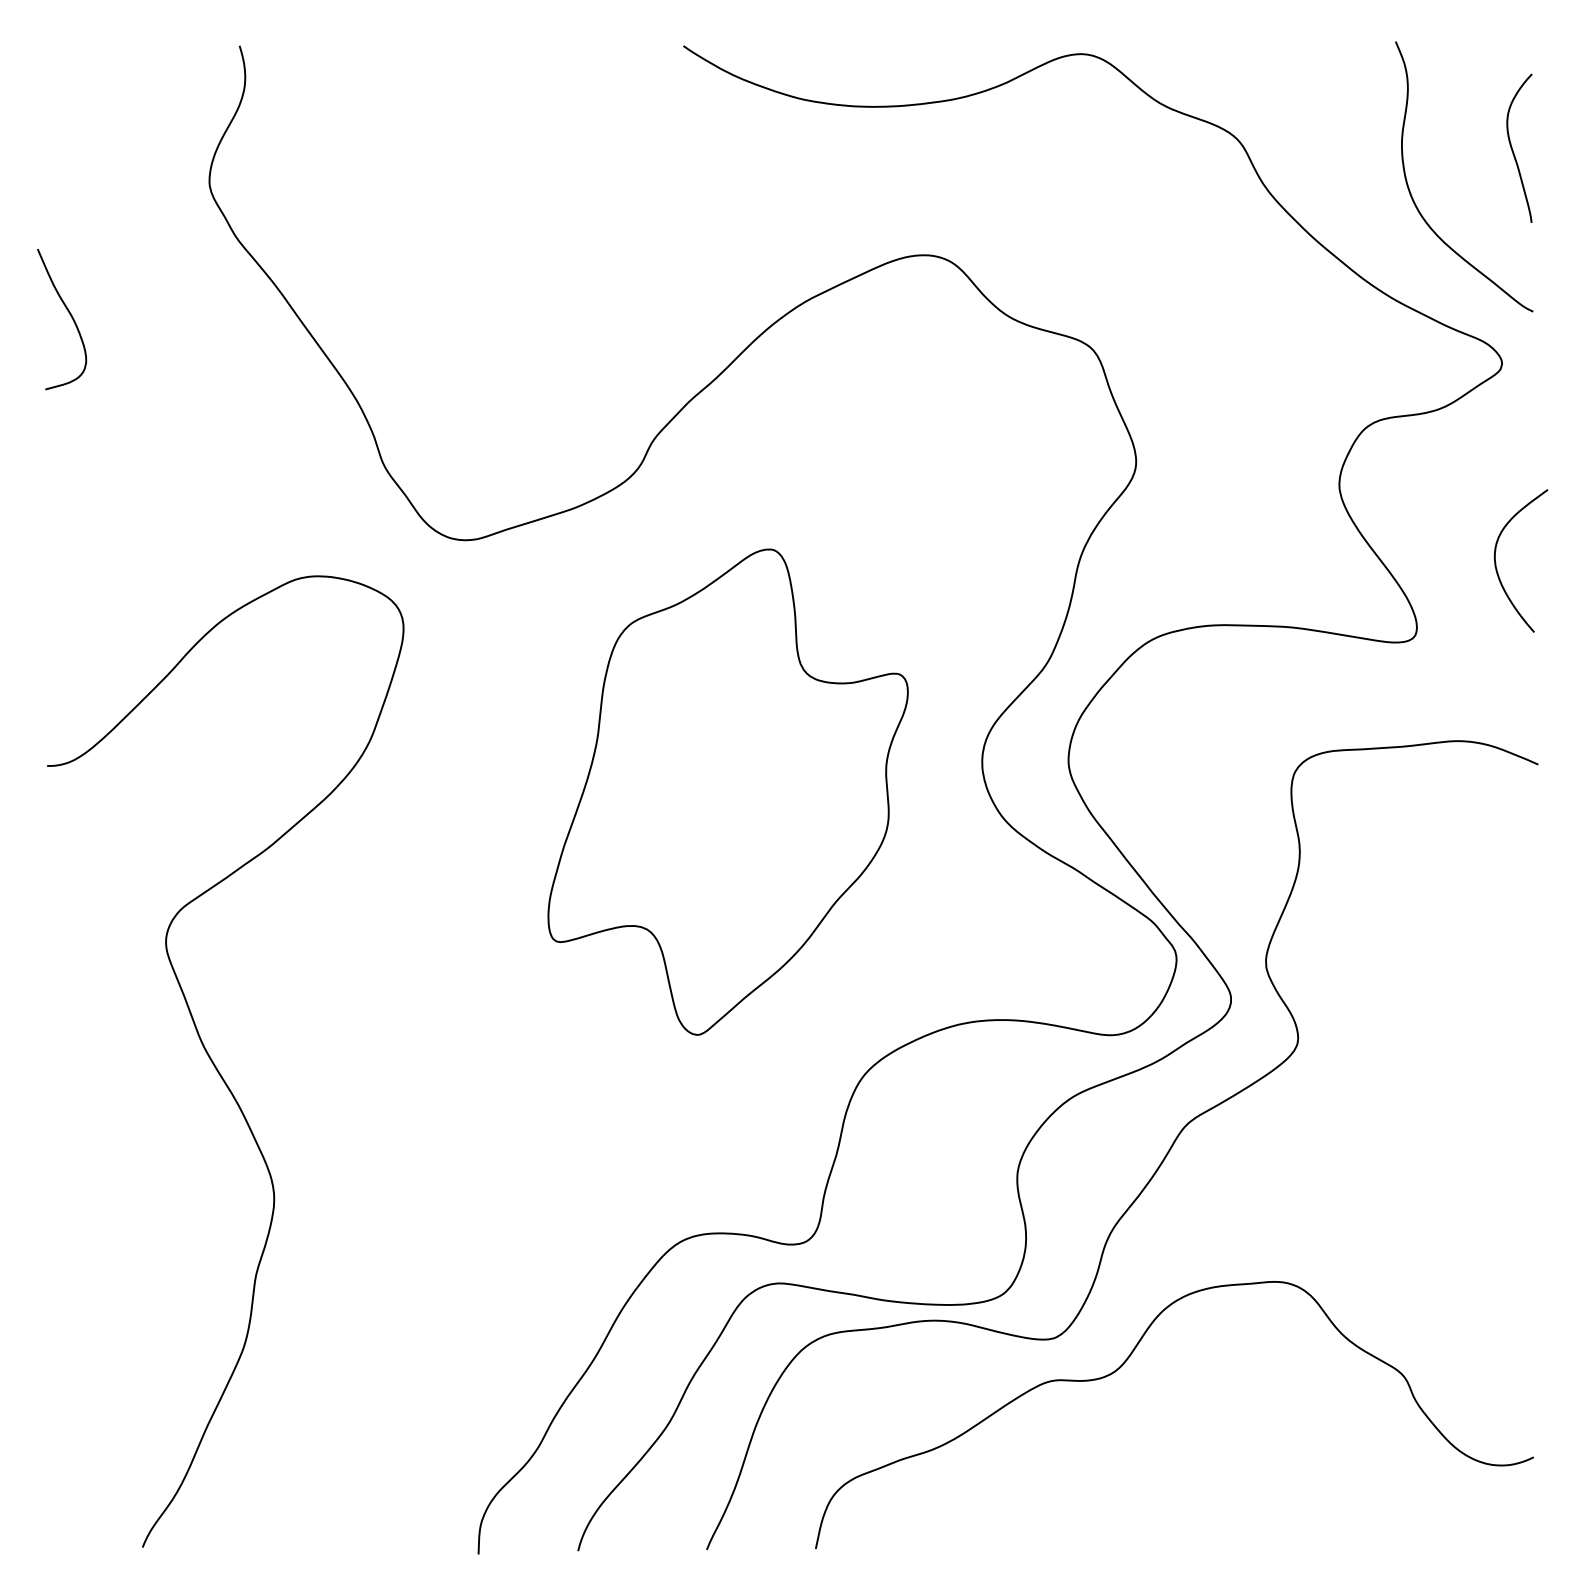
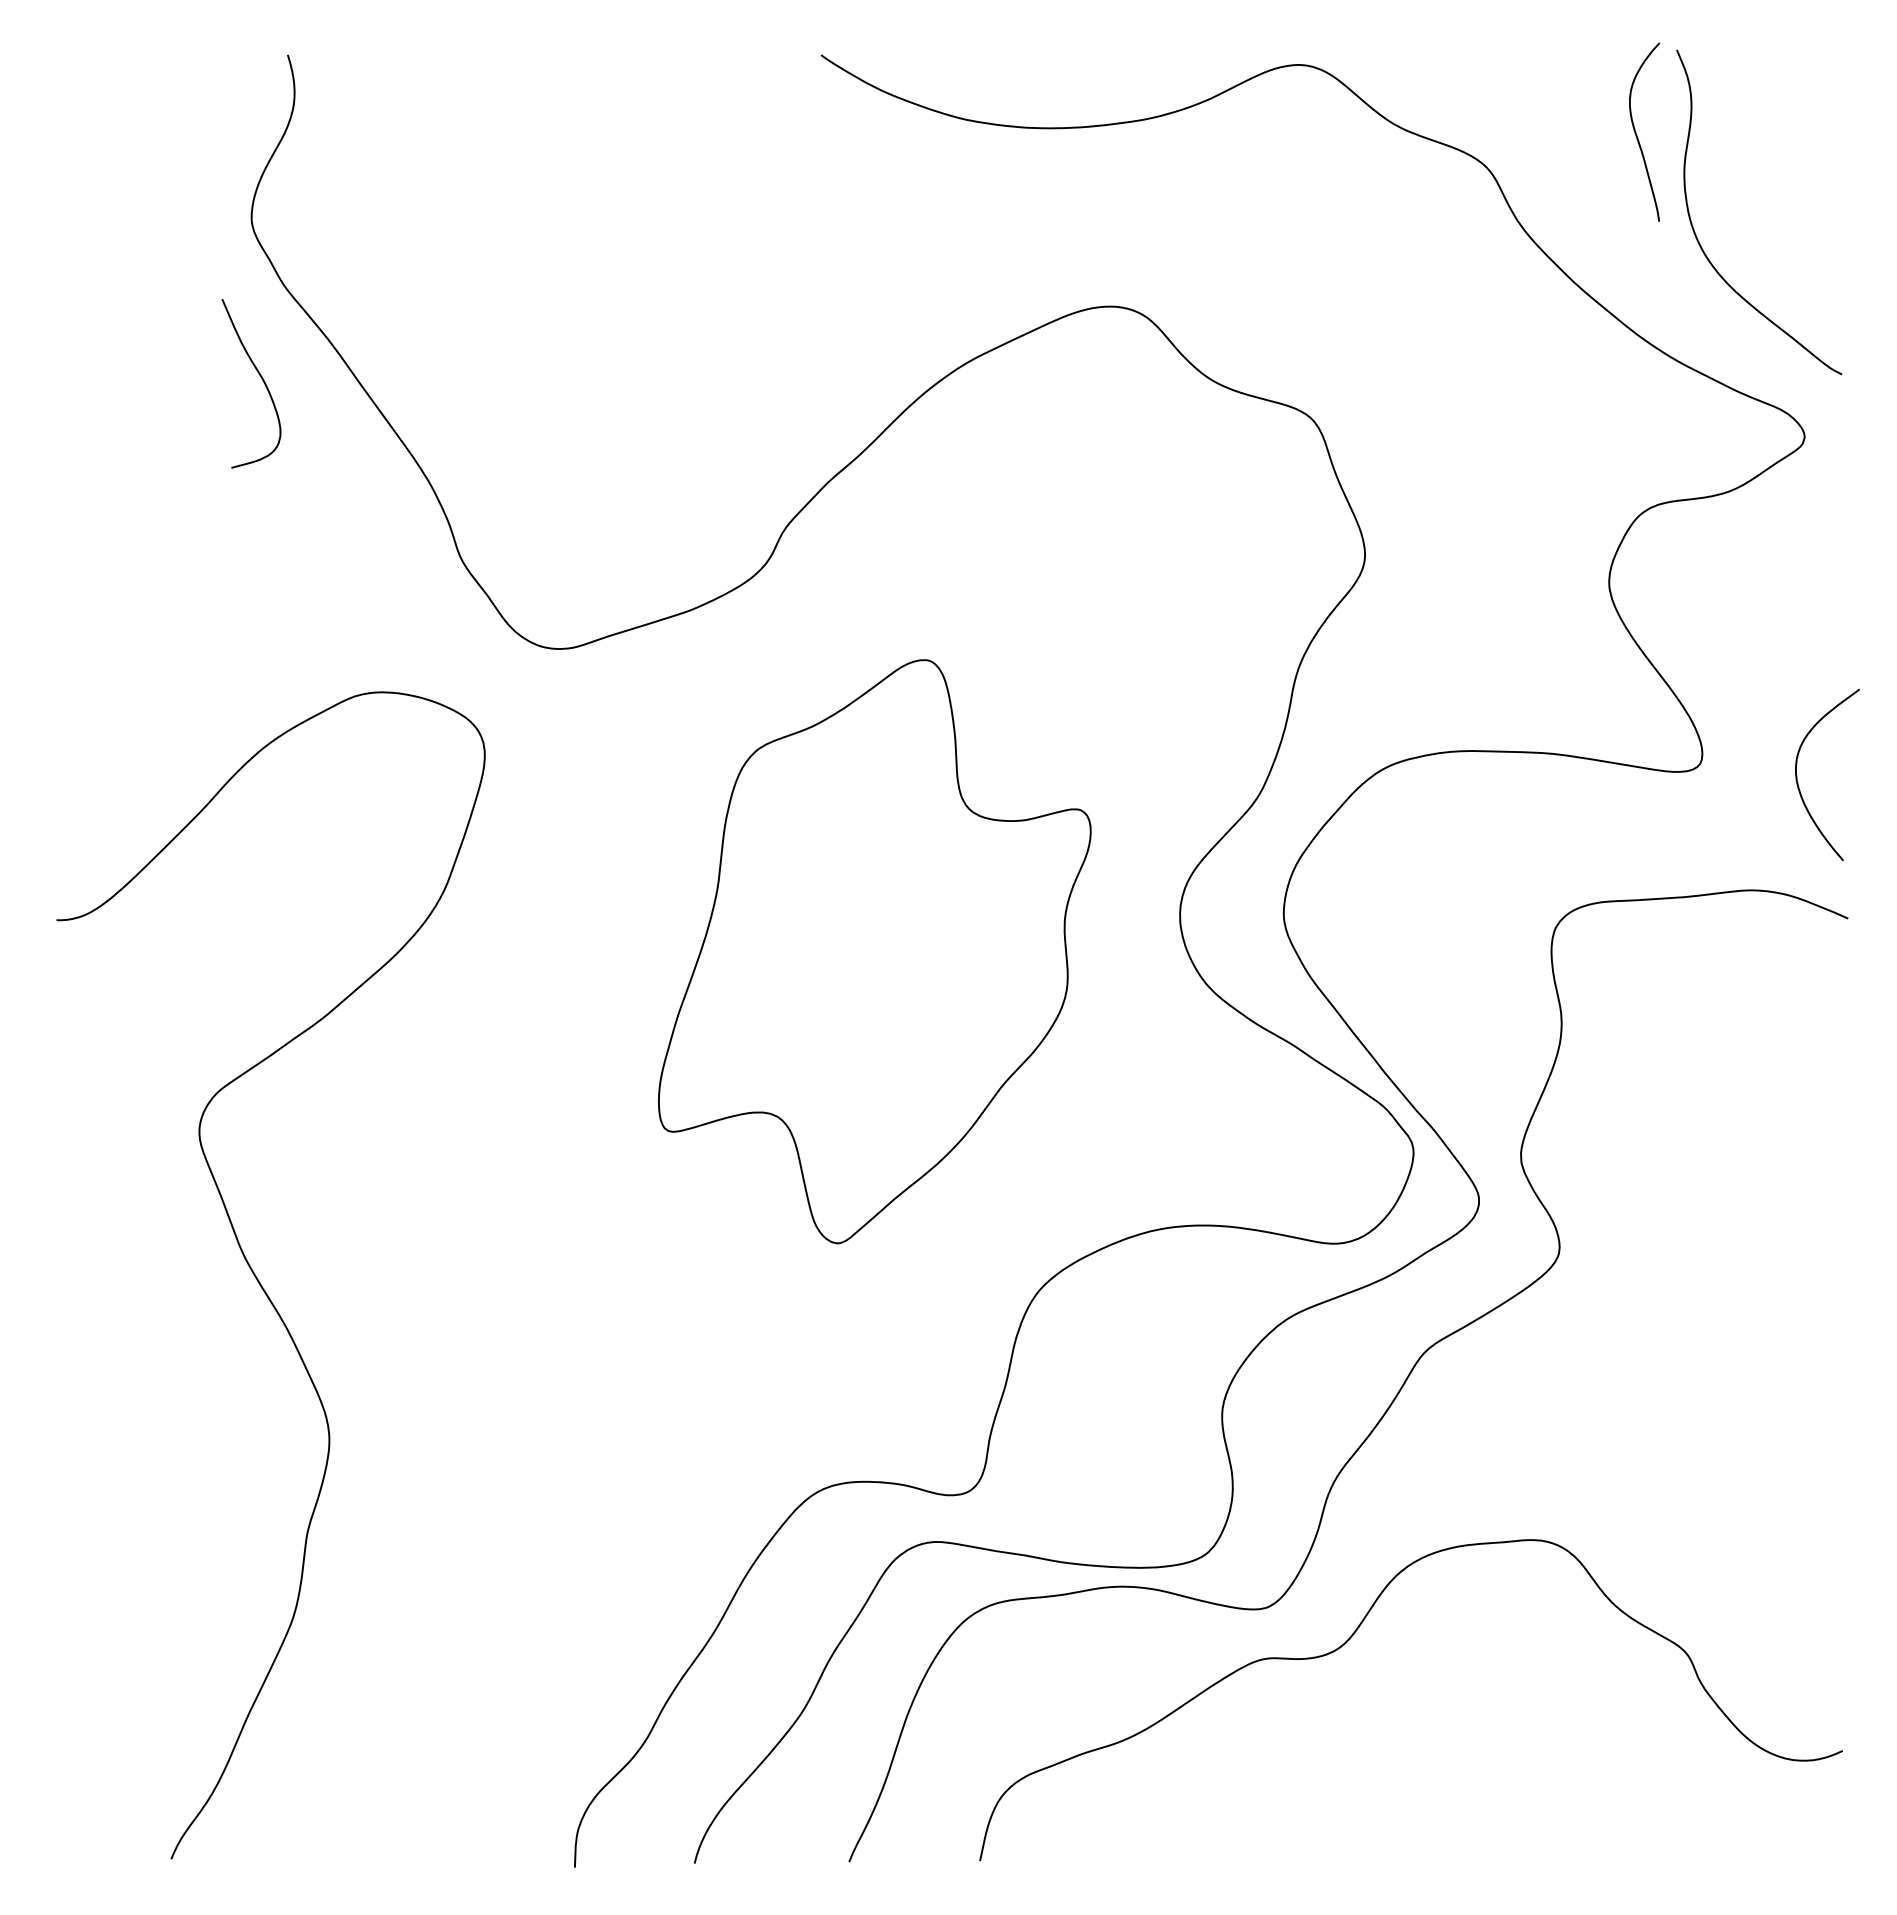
curve: (1512, 148) -> (1636, 132), moved
curve: (70, 315) -> (261, 379), moved
curve: (1496, 561) -> (1797, 775), moved

